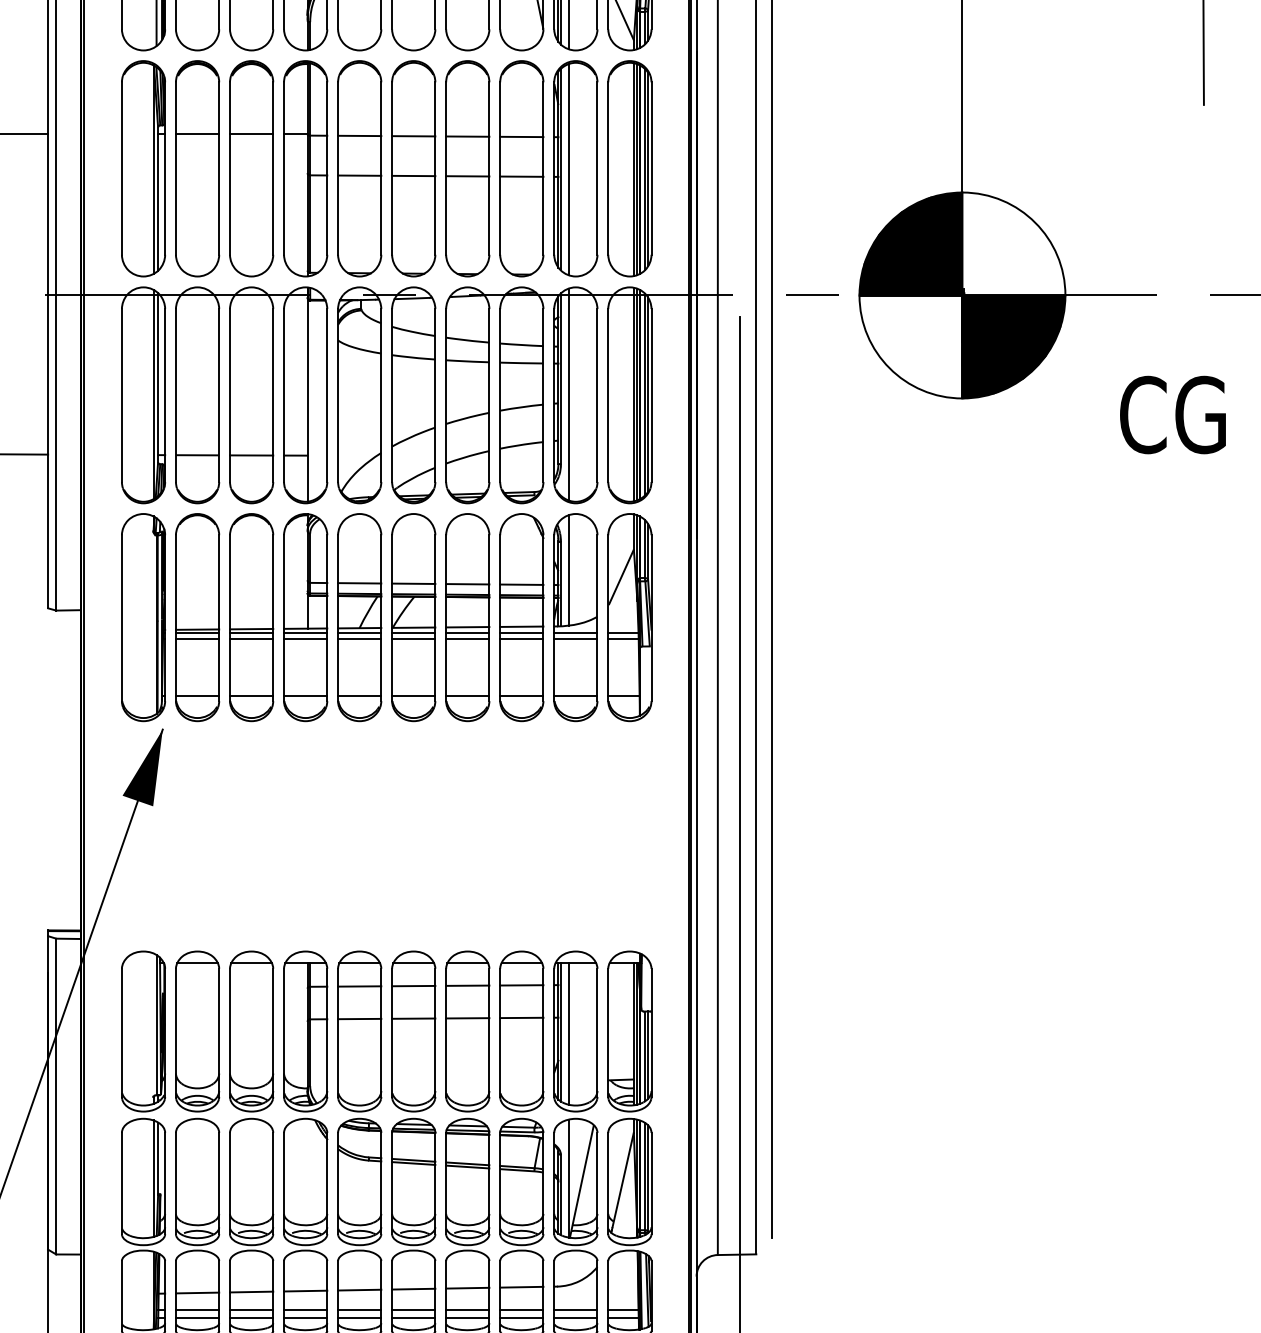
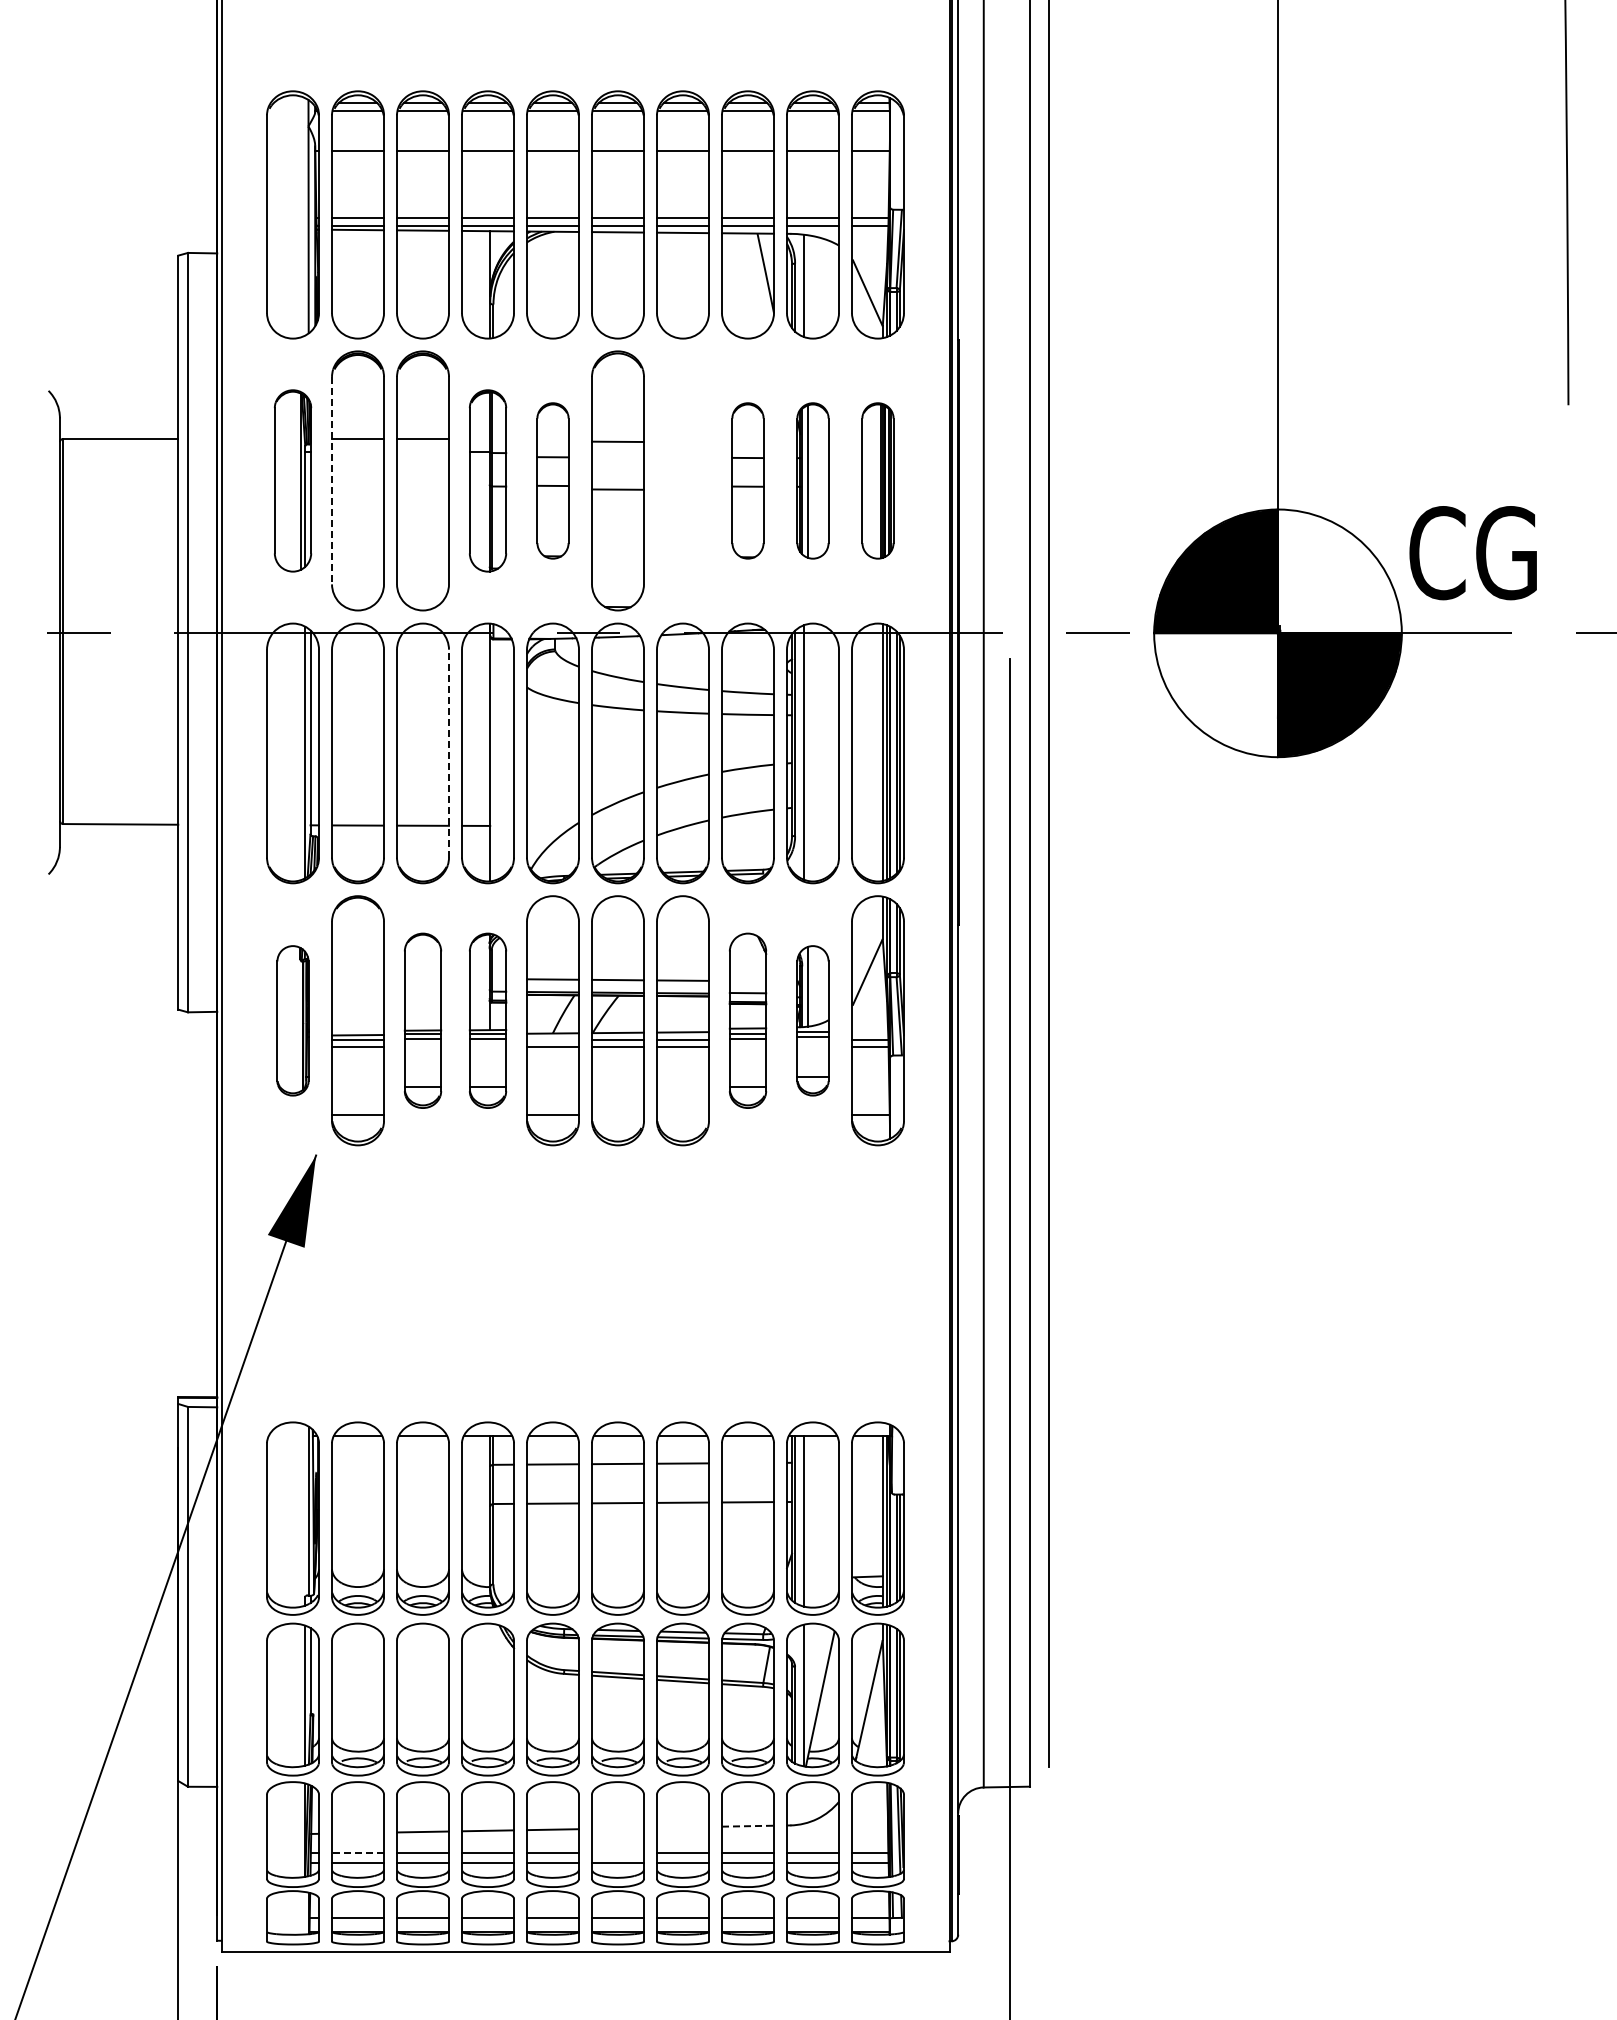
part: (143, 168) -> (292, 480), size x0.7
line: (176, 168) -> (332, 480), solid -> dashed
part: (305, 168) -> (487, 480), size x0.7
part: (359, 168) -> (552, 480), size x0.6
part: (467, 168) -> (682, 480), removed
part: (521, 168) -> (747, 480), size x0.6
part: (575, 168) -> (812, 480), size x0.6
part: (629, 168) -> (877, 480), size x0.6
line: (273, 395) -> (449, 753), solid -> dashed
text: (1172, 415) -> (1472, 553), moved
part: (143, 617) -> (292, 1020), size x0.6
part: (251, 617) -> (422, 1020), size x0.7
part: (305, 617) -> (487, 1020), size x0.7
part: (521, 617) -> (747, 1020), size x0.7
part: (575, 617) -> (812, 1020), size x0.6
line: (360, 633) -> (553, 1039), removed
line: (414, 695) -> (618, 1114), removed
line: (468, 695) -> (683, 1114), removed
line: (522, 984) -> (748, 1462), removed
line: (468, 1287) -> (683, 1826), removed
line: (522, 1287) -> (748, 1826), solid -> dashed
line: (414, 1289) -> (618, 1828), removed
line: (197, 1292) -> (358, 1832), removed
line: (197, 1309) -> (358, 1853), solid -> dashed
line: (414, 1309) -> (618, 1853), removed

